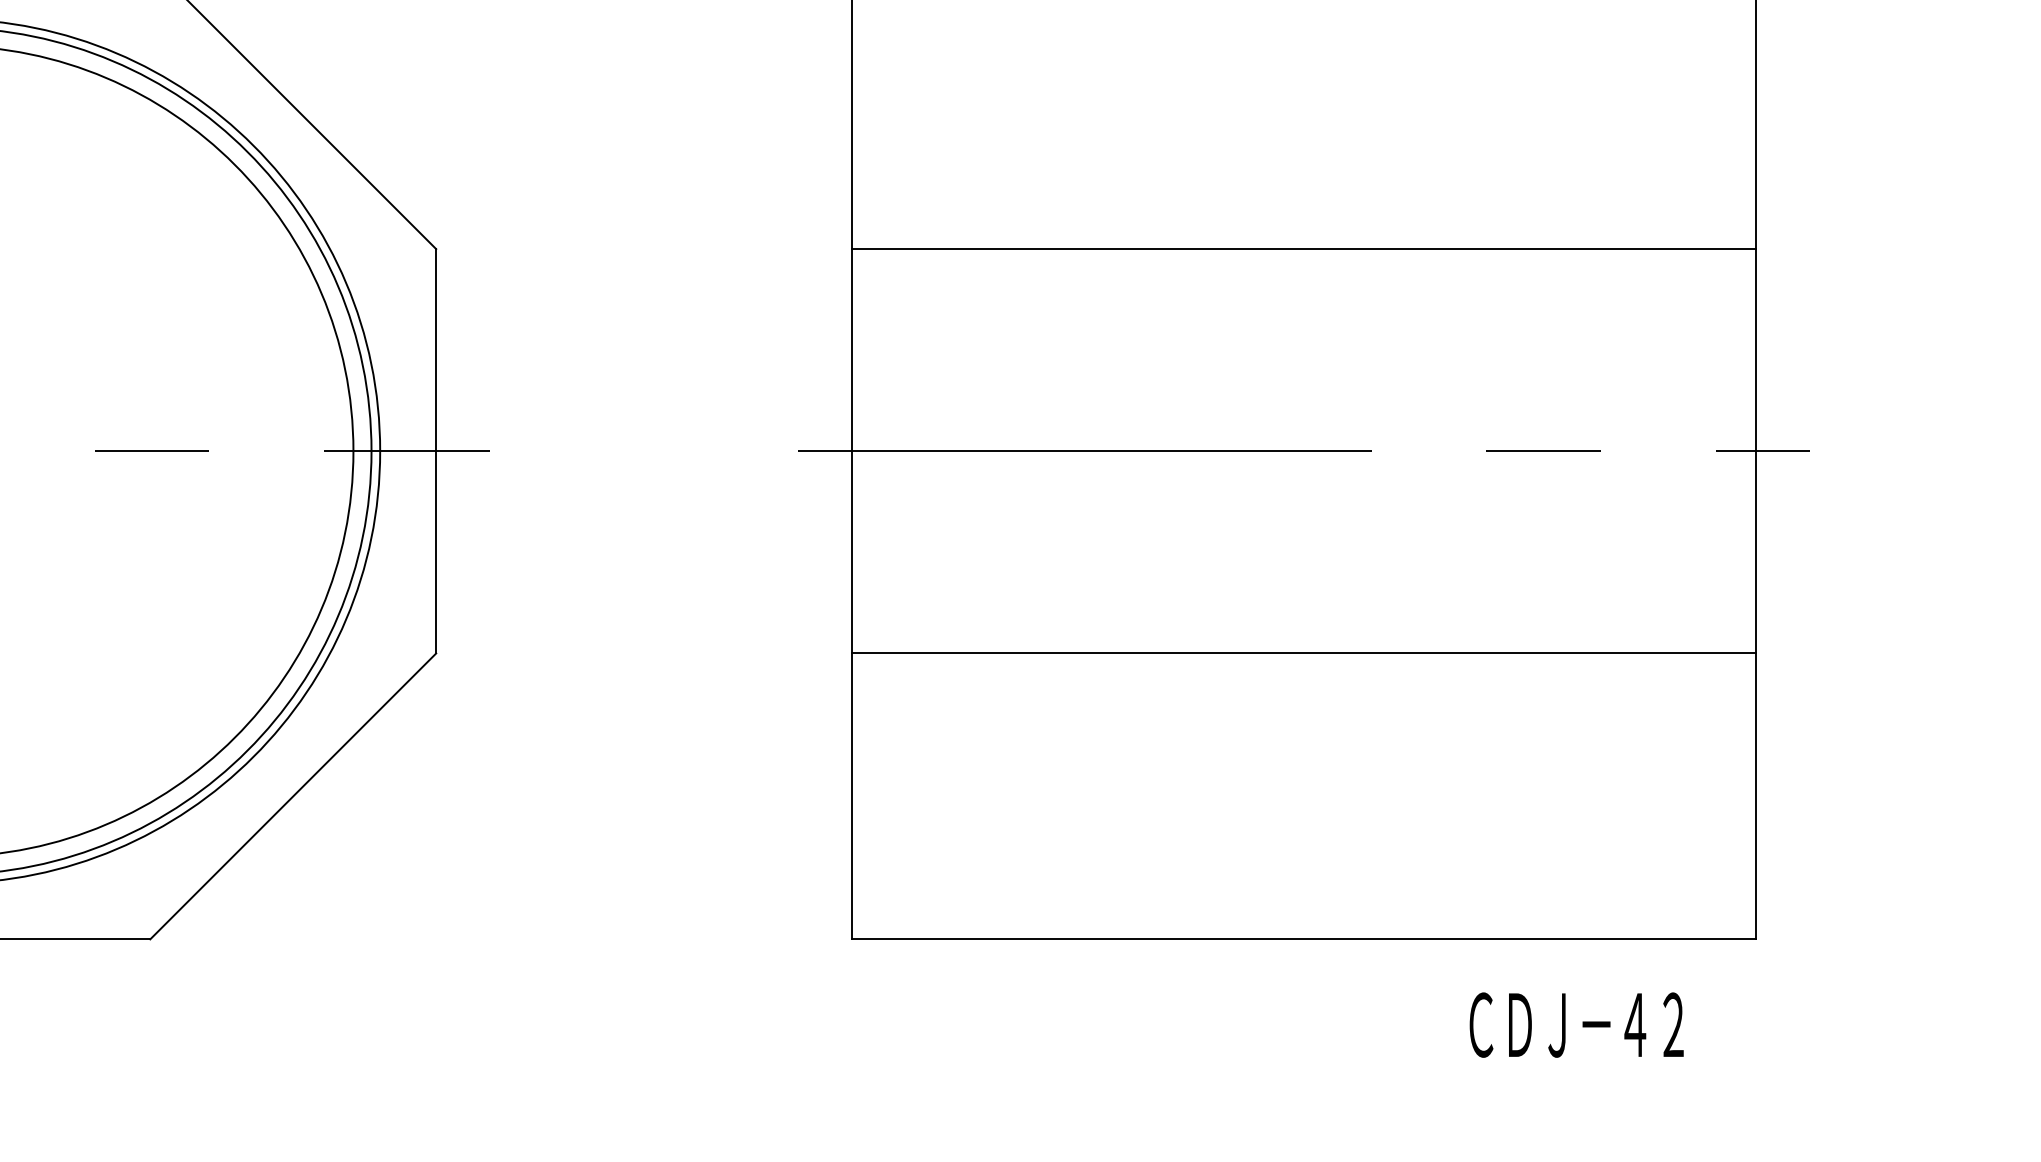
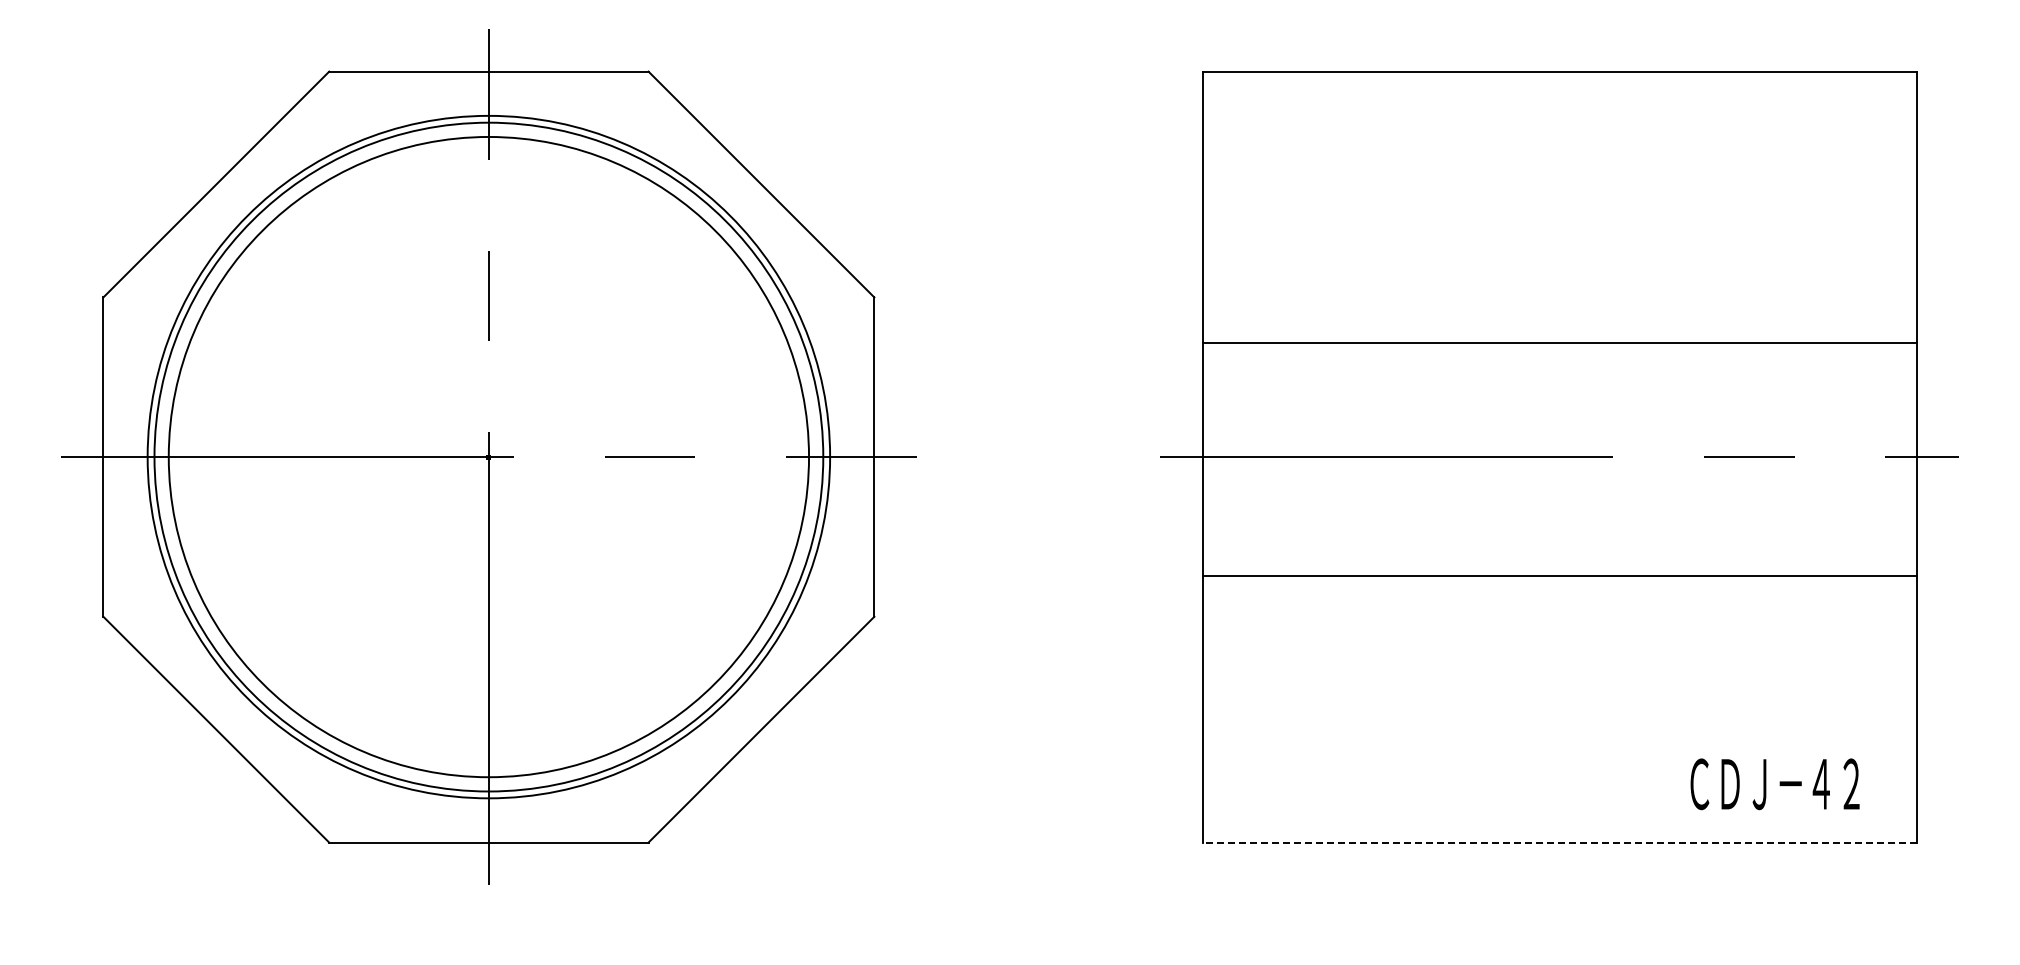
line: (1303, 249) -> (1559, 343), moved
line: (1303, 653) -> (1559, 575), moved
line: (1303, 939) -> (1559, 842), solid -> dashed
text: (1575, 1025) -> (1774, 784), moved

